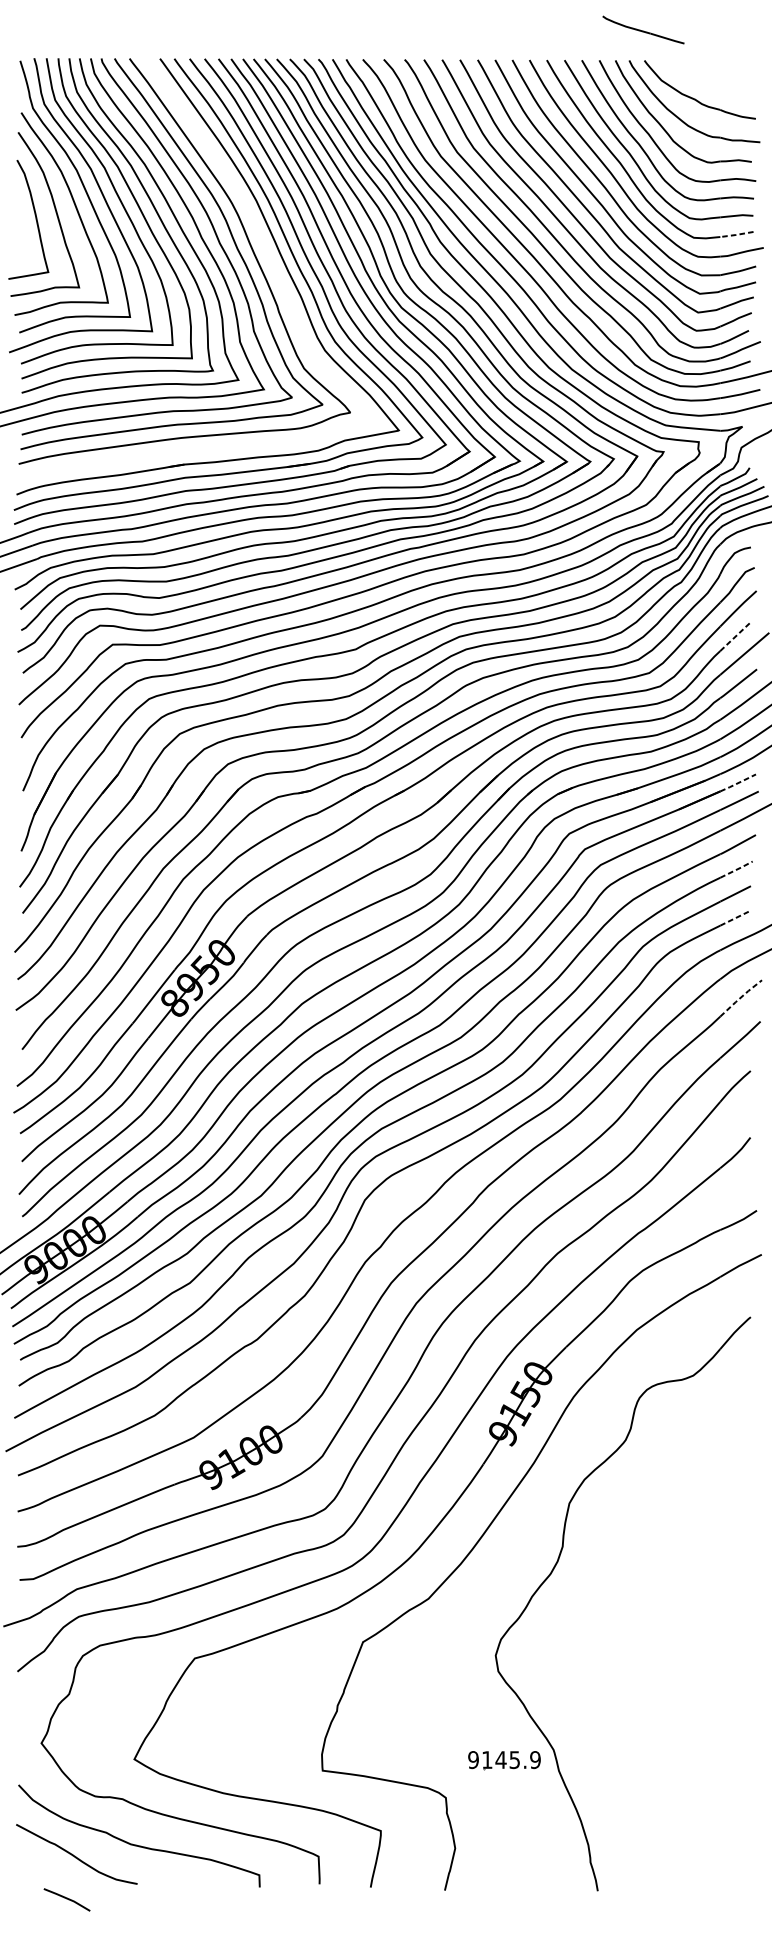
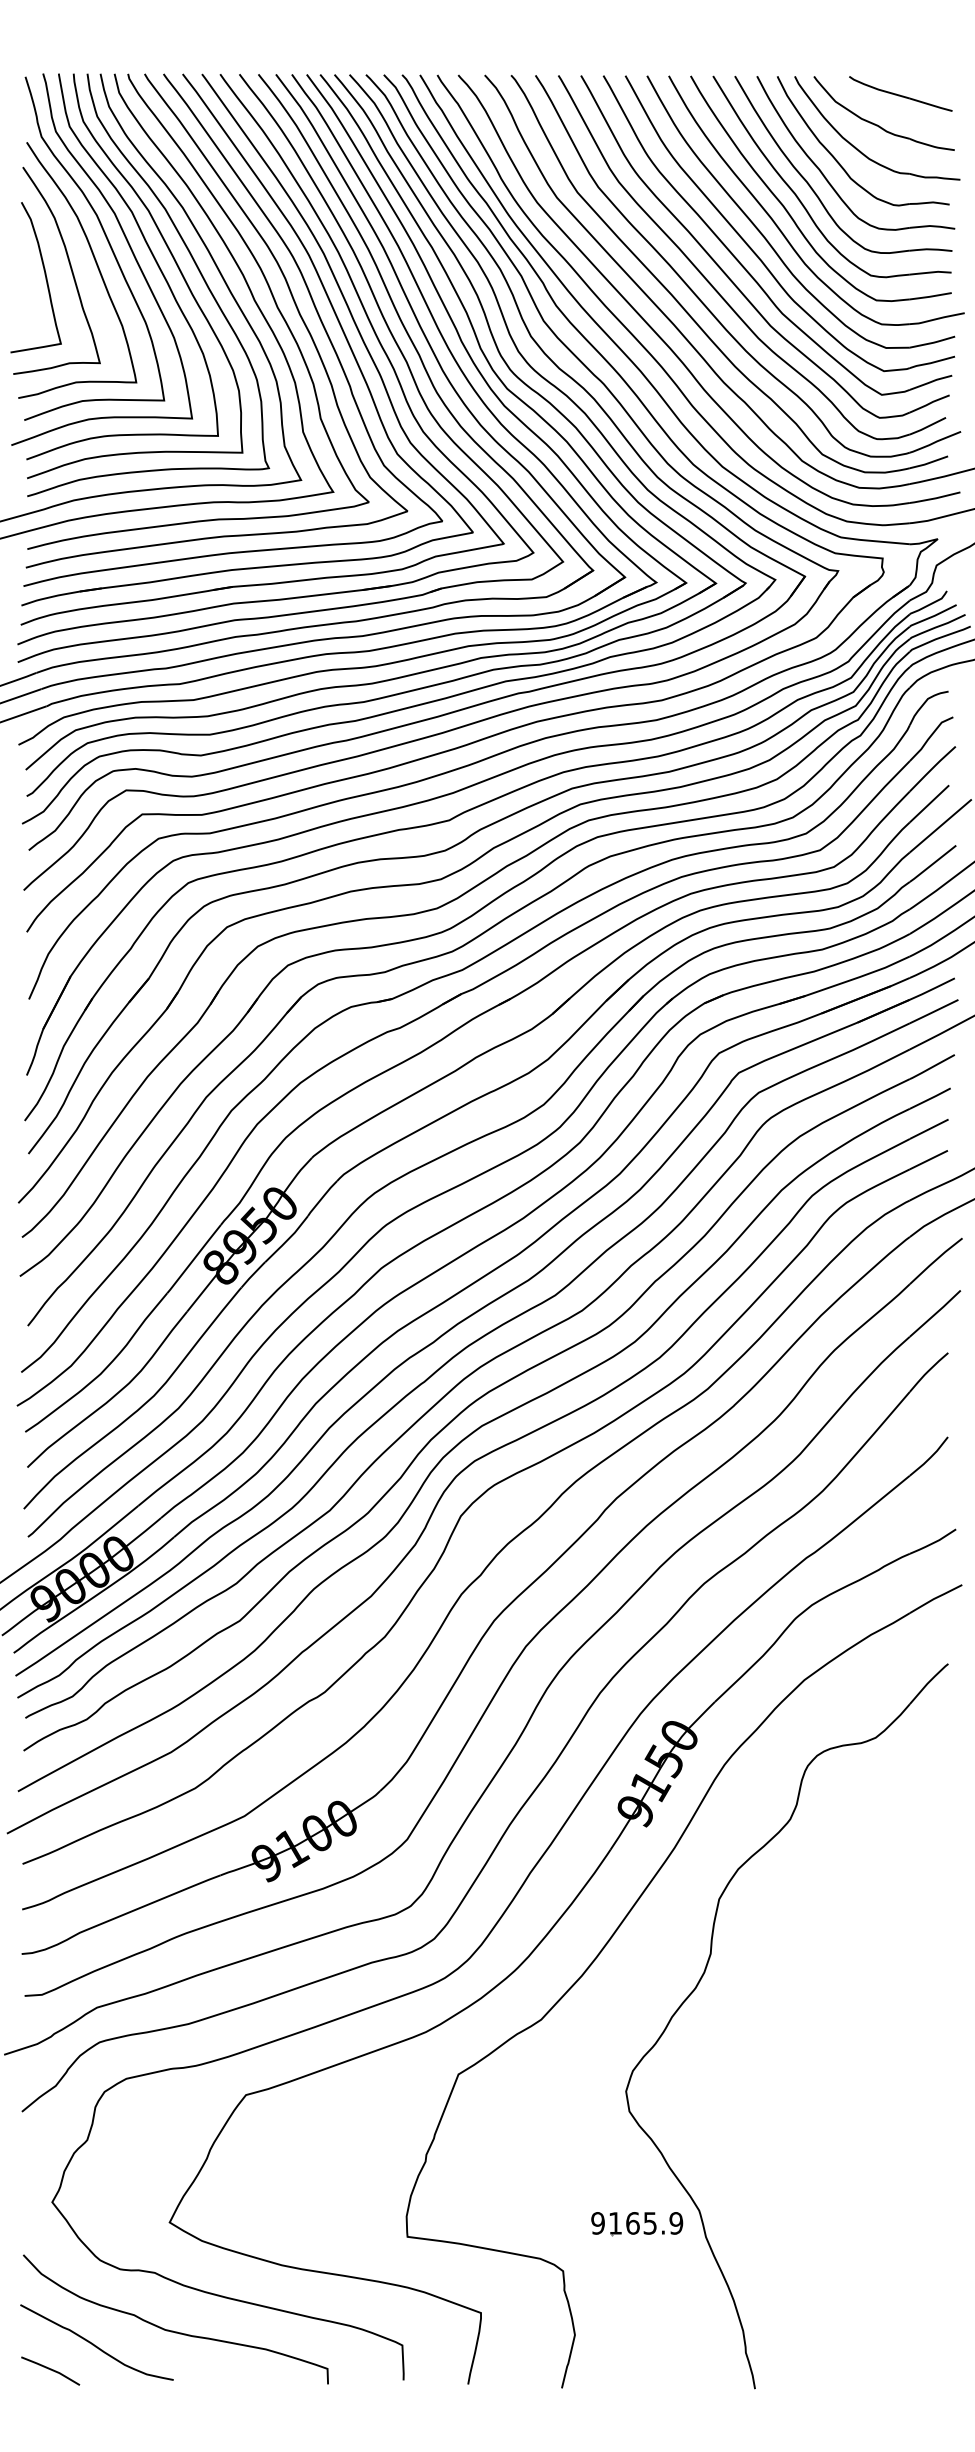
part: (643, 29) -> (900, 93), moved
line: (735, 234) -> (929, 296), dashed -> solid
part: (260, 240) -> (329, 303), added
line: (735, 636) -> (929, 803), dashed -> solid
line: (738, 783) -> (932, 989), dashed -> solid
line: (736, 869) -> (930, 1098), dashed -> solid
line: (735, 917) -> (929, 1159), dashed -> solid
line: (740, 997) -> (935, 1260), dashed -> solid
text: (500, 1760) -> (632, 2223), 9145.9 -> 9165.9
line: (66, 1899) -> (50, 2370), moved

